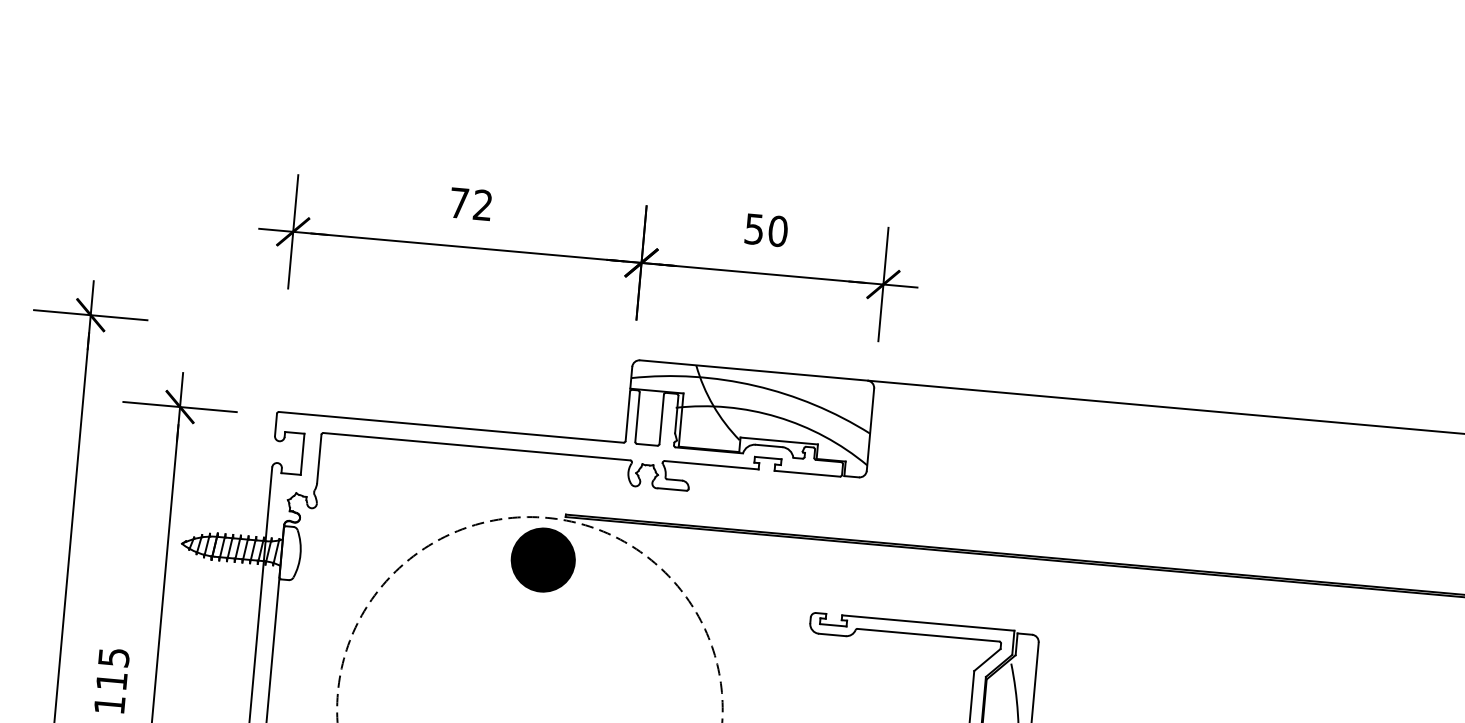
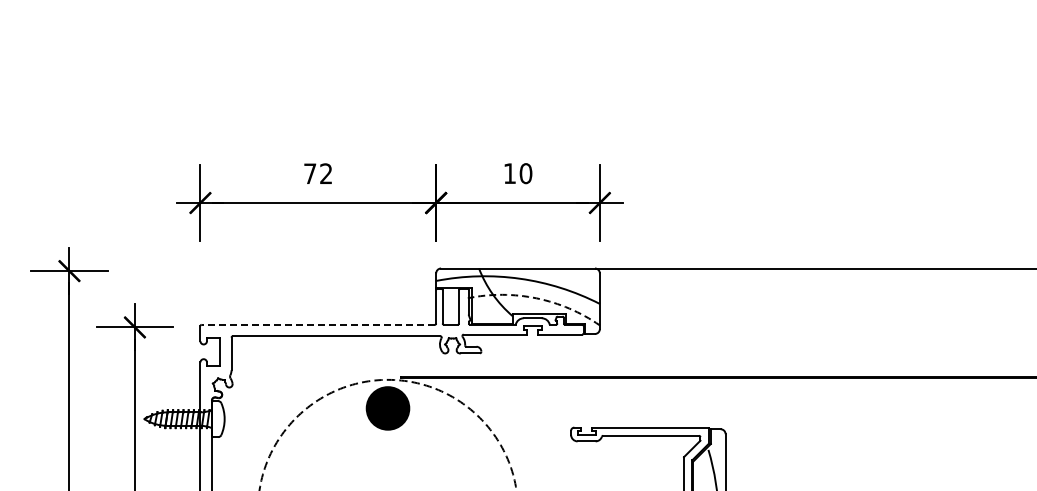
text: (753, 228) -> (509, 173), 50 -> 10
arc: (777, 417) -> (536, 298), solid -> dashed
line: (451, 426) -> (318, 324), solid -> dashed

